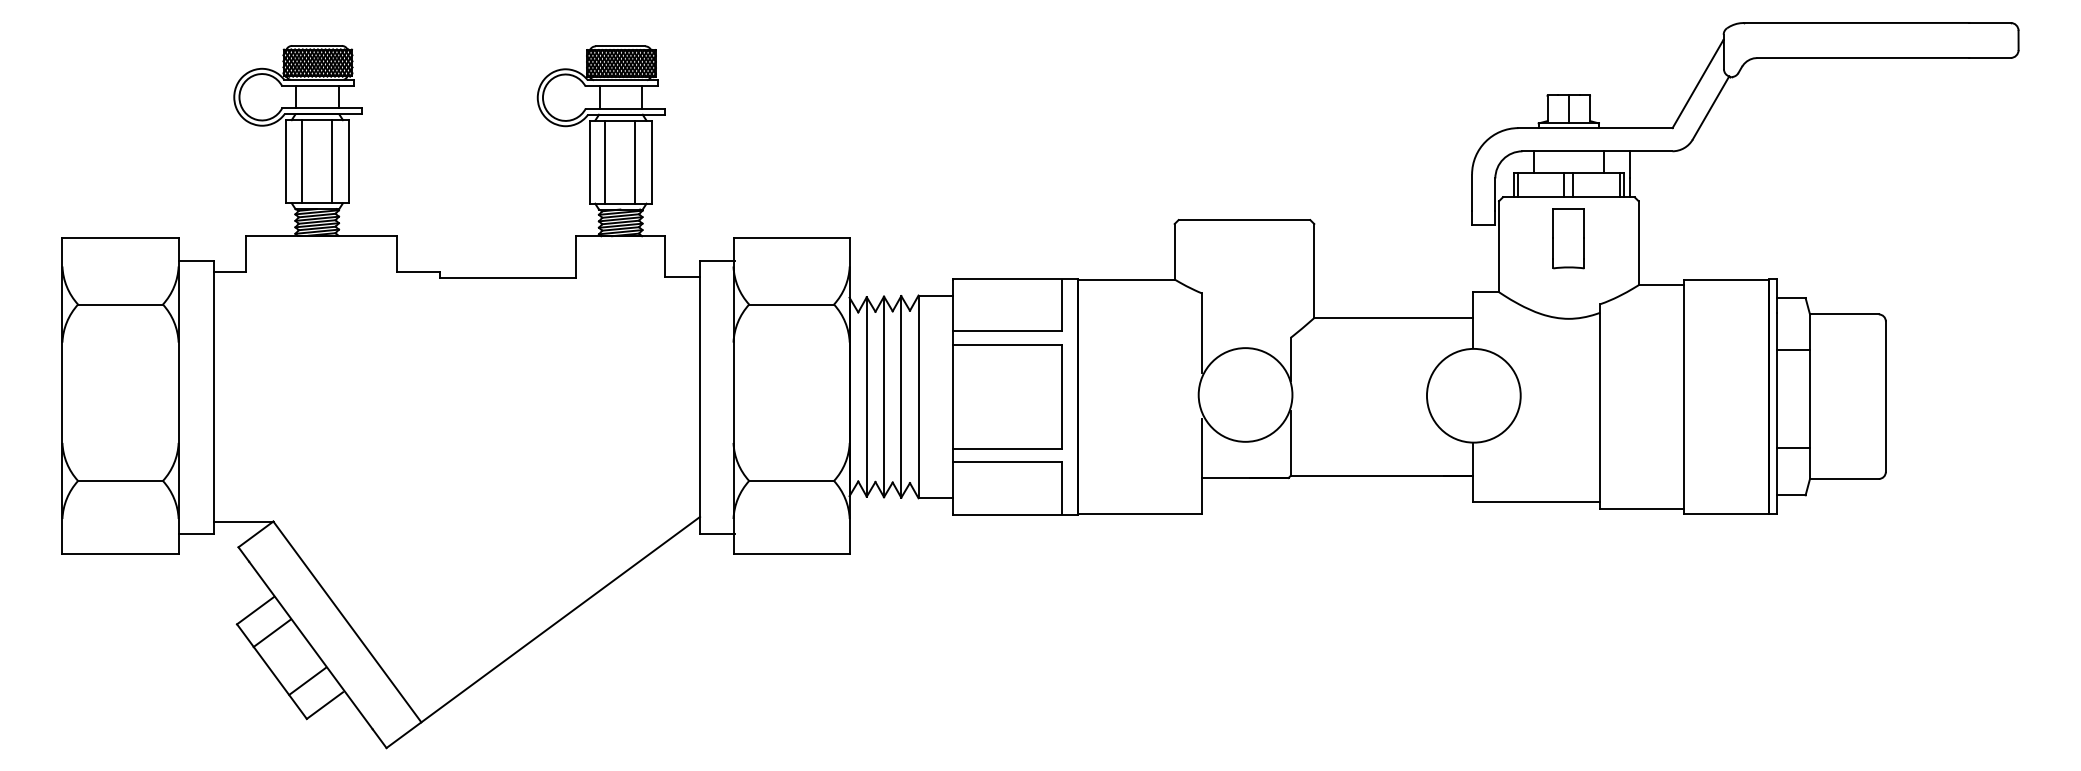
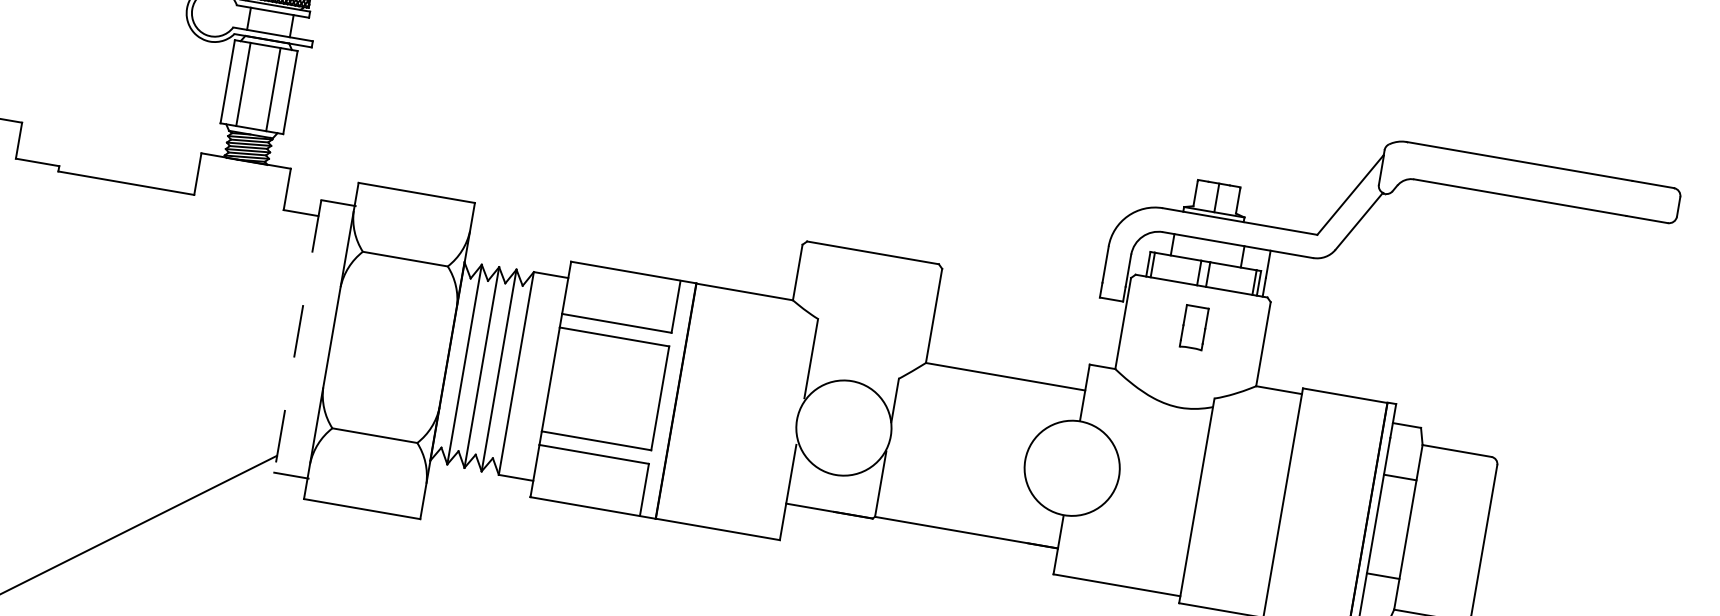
part: (1568, 238) -> (1194, 327), size x0.7
line: (700, 398) -> (297, 337), solid -> dashed

